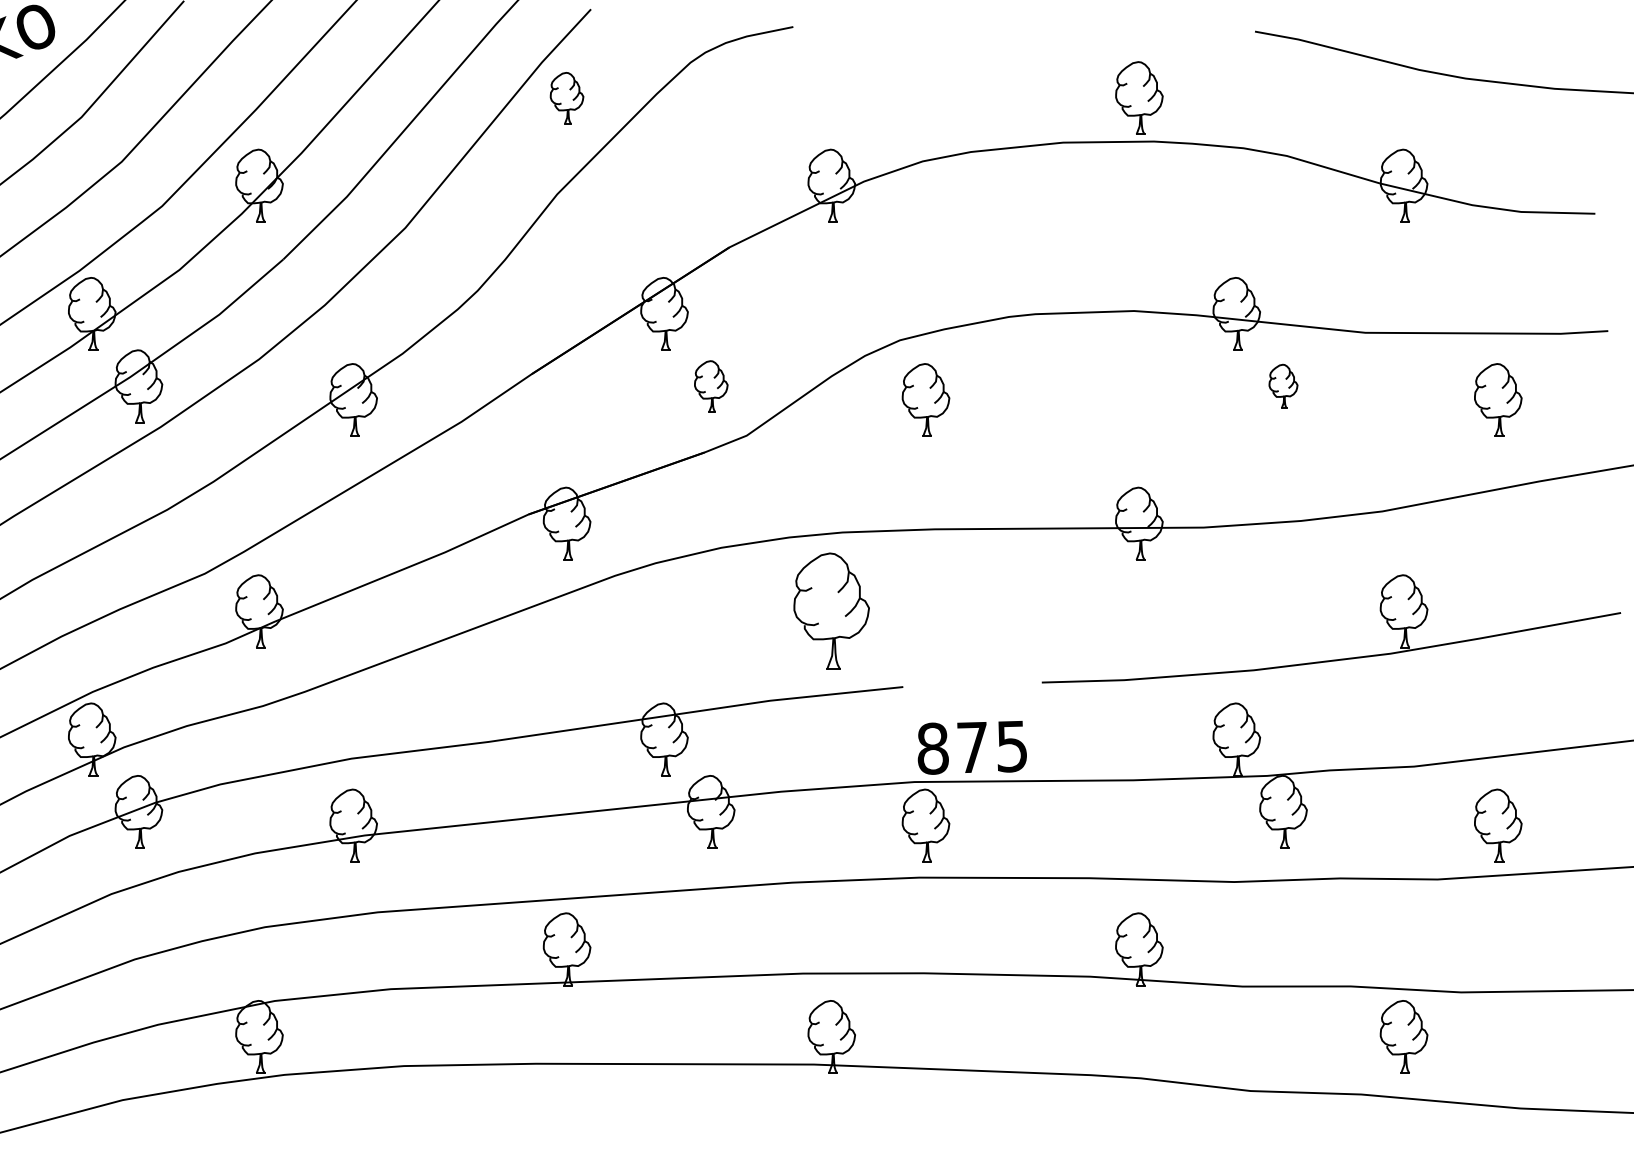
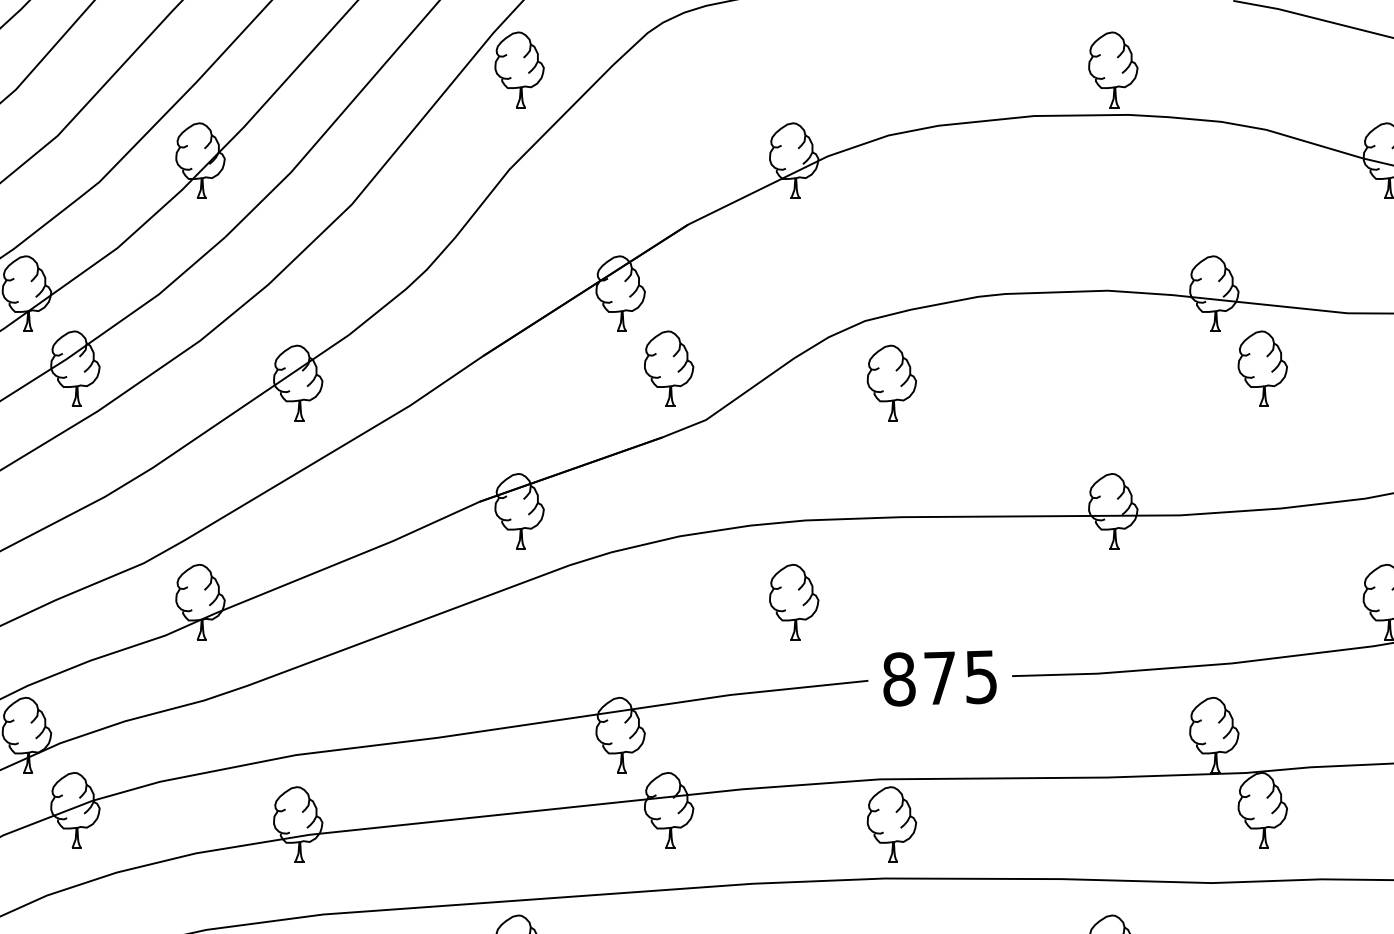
part: (566, 97) -> (518, 69), size x1.43
part: (711, 386) -> (669, 369), size x1.43
part: (1283, 386) -> (1262, 369), size x1.67
part: (831, 611) -> (793, 602), size x0.62
text: (971, 747) -> (939, 678), moved

